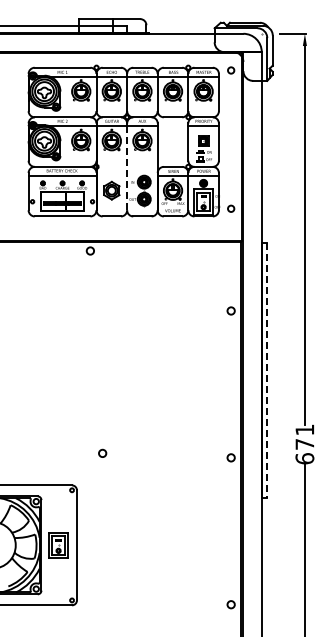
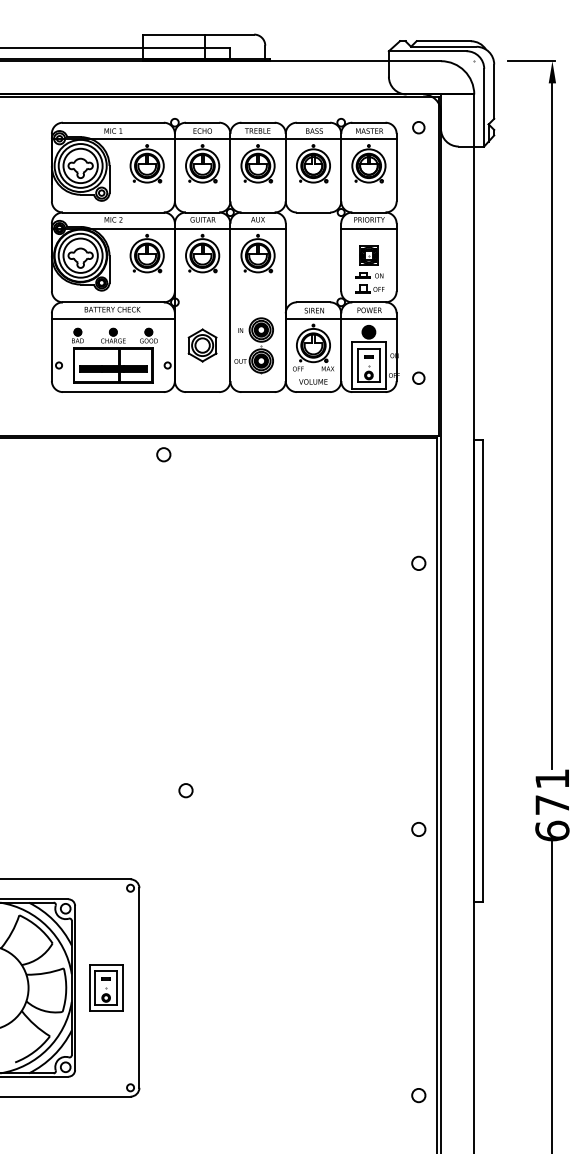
line: (127, 168) -> (230, 305), dashed -> solid
line: (266, 370) -> (482, 671), dashed -> solid
circle: (102, 452) -> (185, 788), moved

